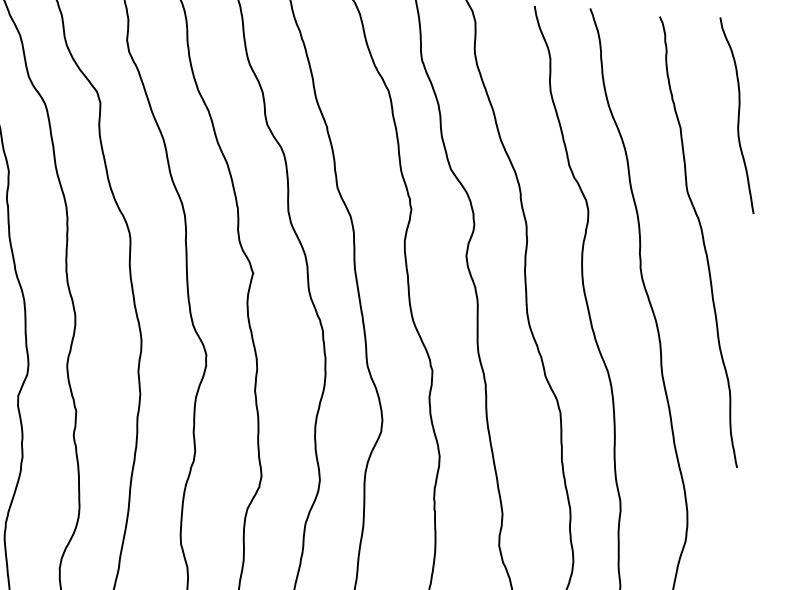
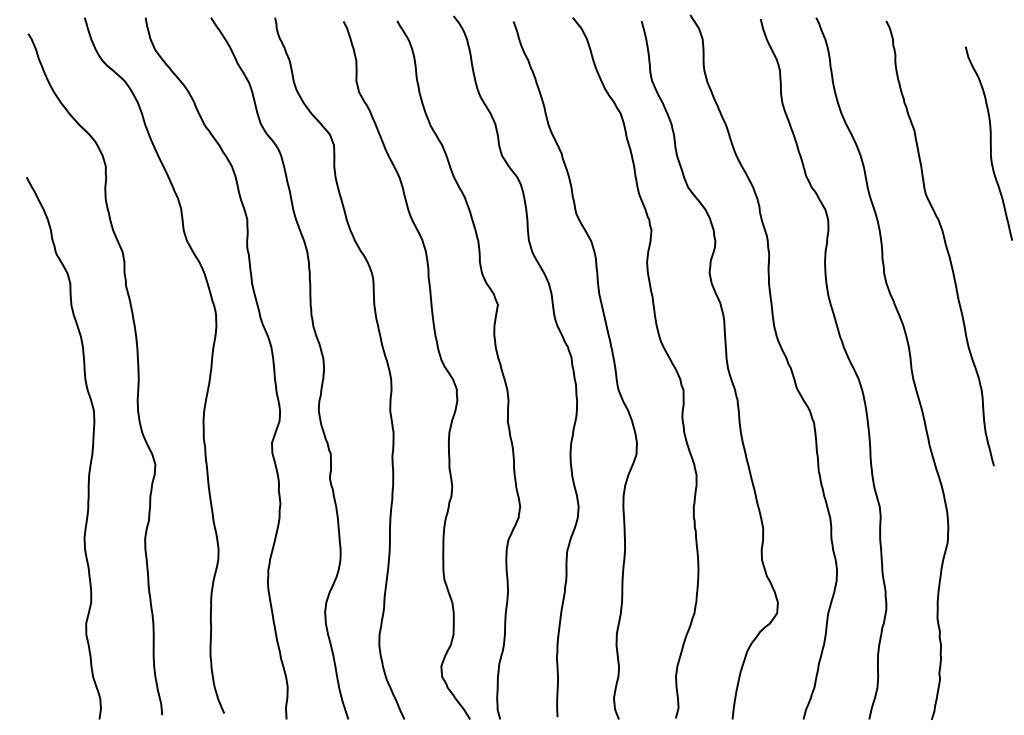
curve: (737, 115) -> (989, 143), moved

